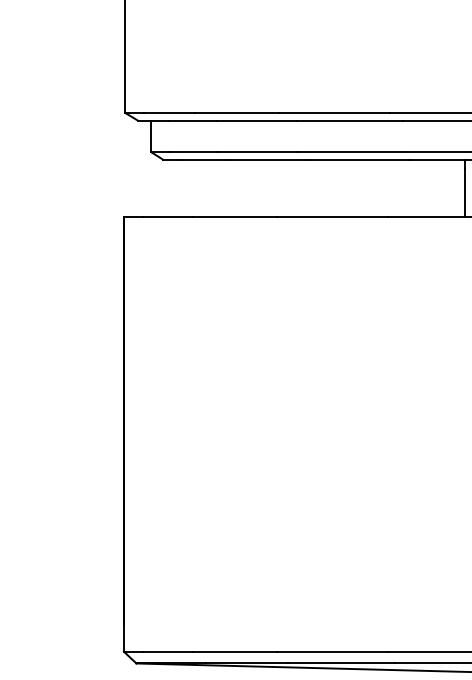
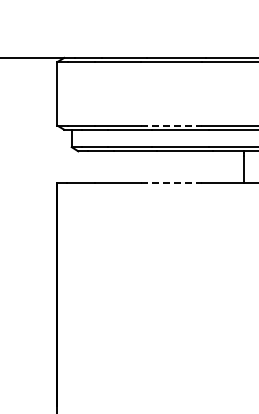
line: (335, 112) -> (172, 125), solid -> dashed
line: (333, 216) -> (171, 182), solid -> dashed

